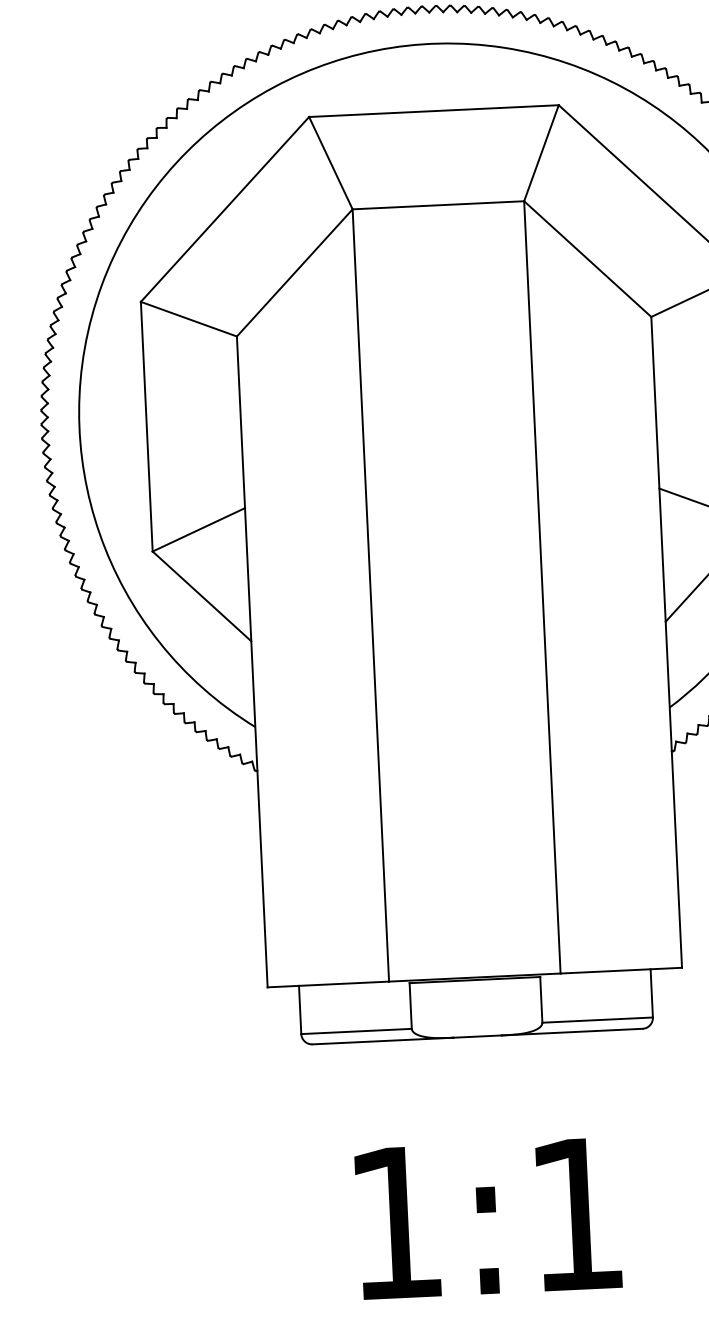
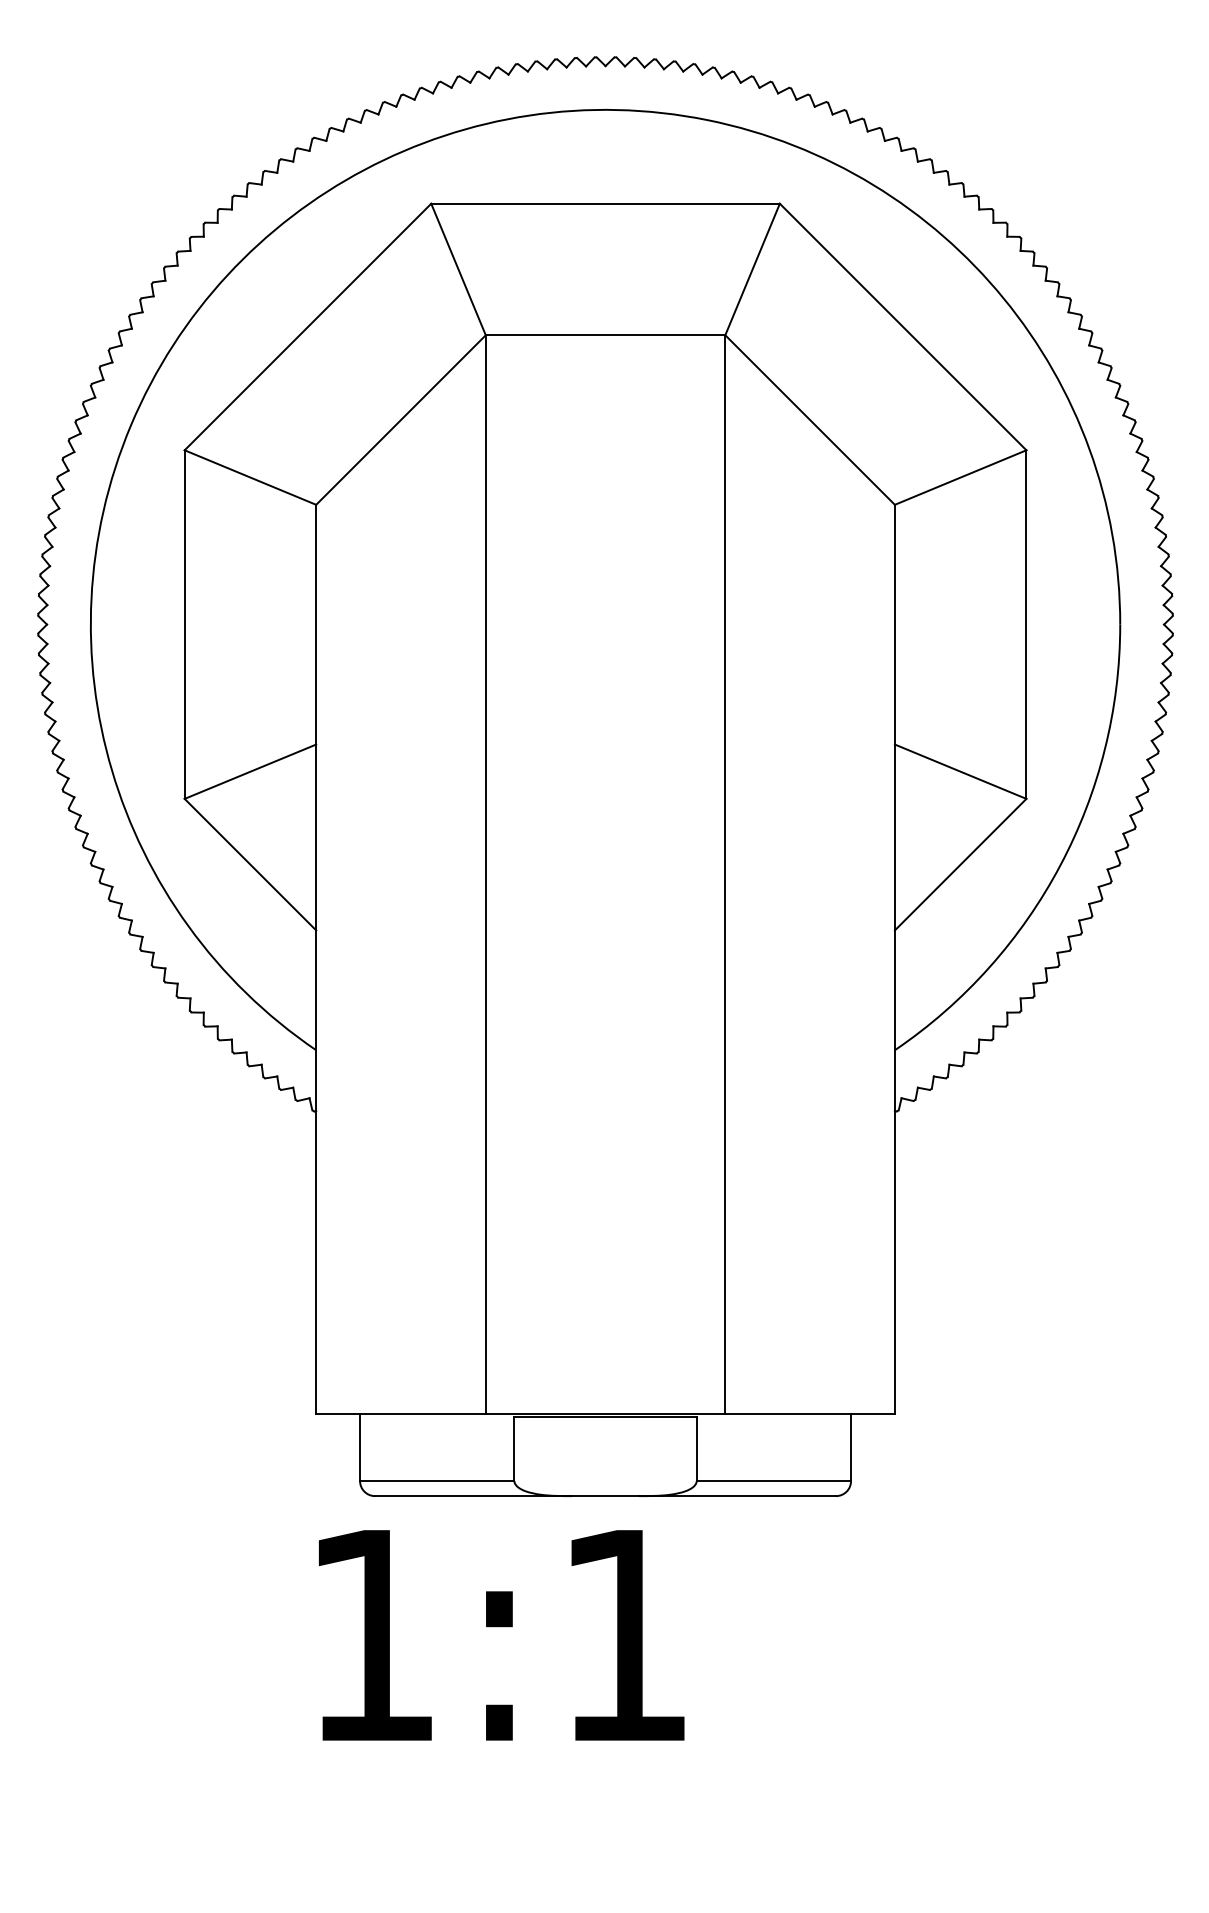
text: (488, 1218) -> (501, 1635), moved

